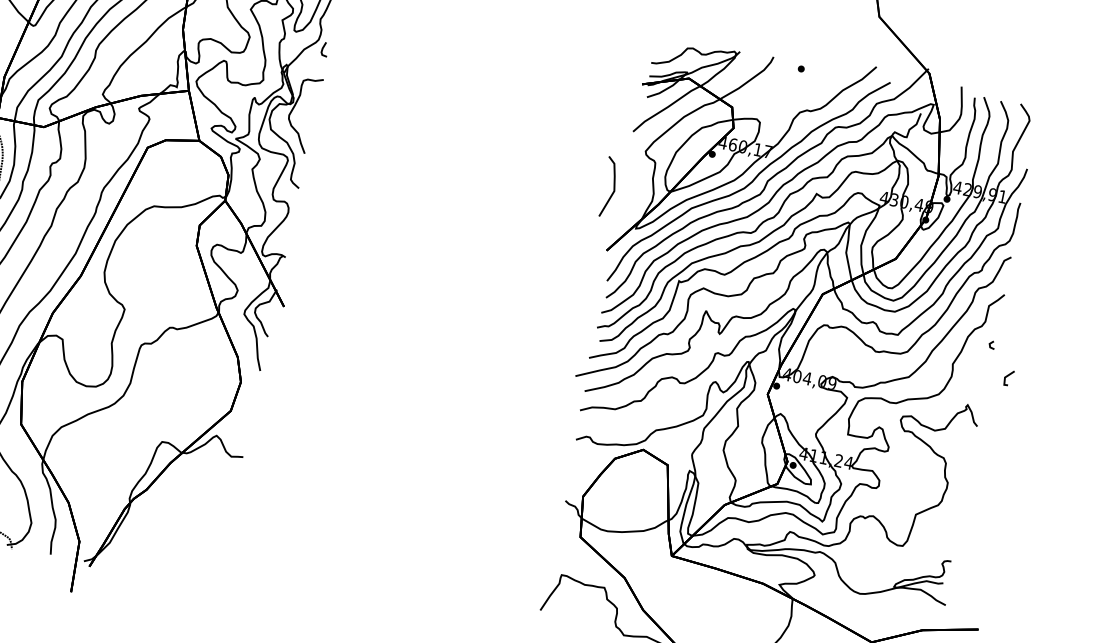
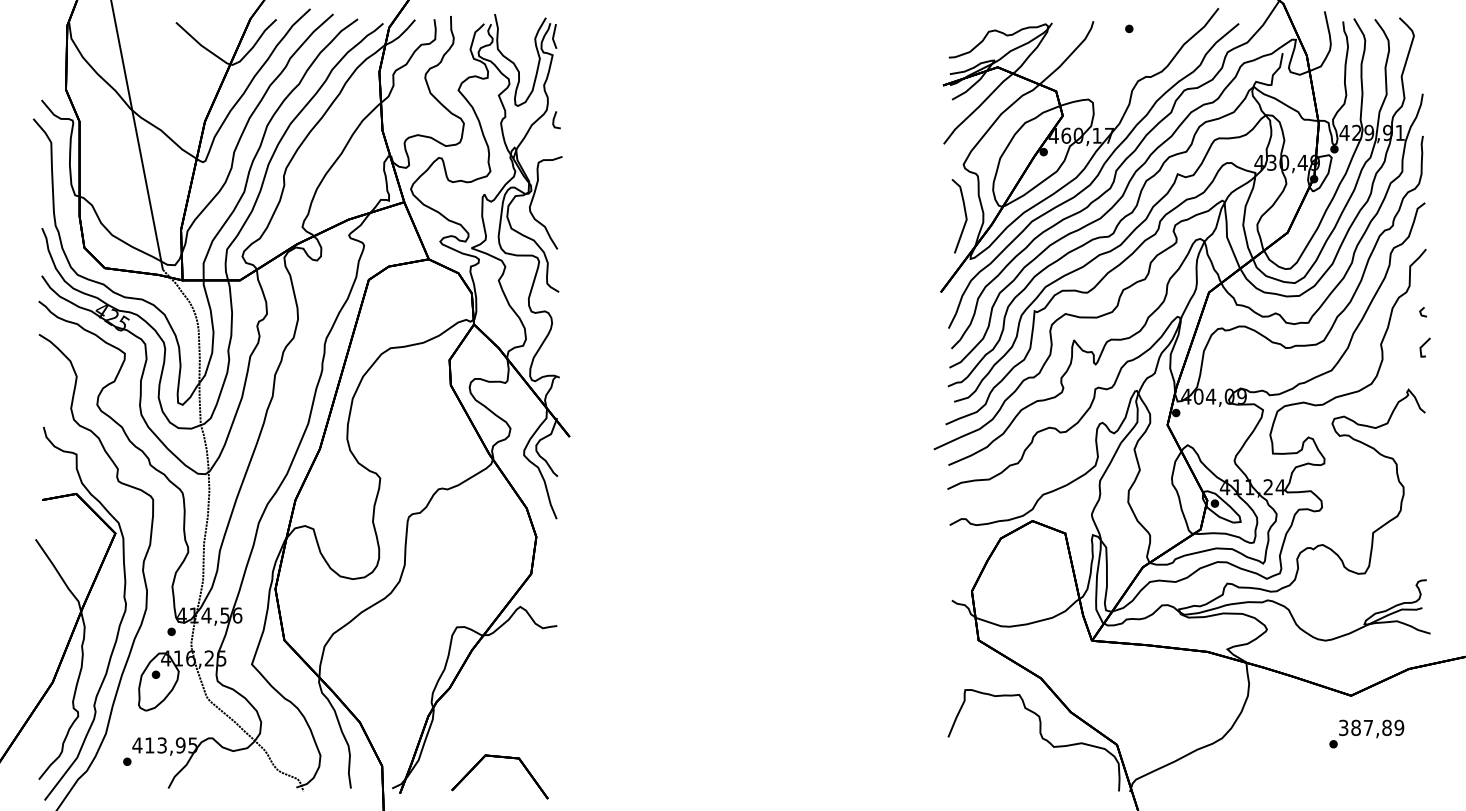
line: (613, 185) -> (964, 213), moved
line: (1007, 376) -> (1423, 346), moved
part: (178, 555) -> (503, 758), added

